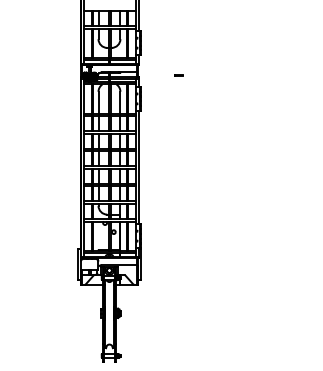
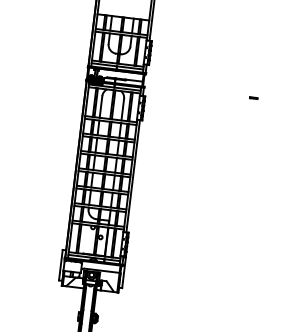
part: (178, 75) -> (253, 98), moved

